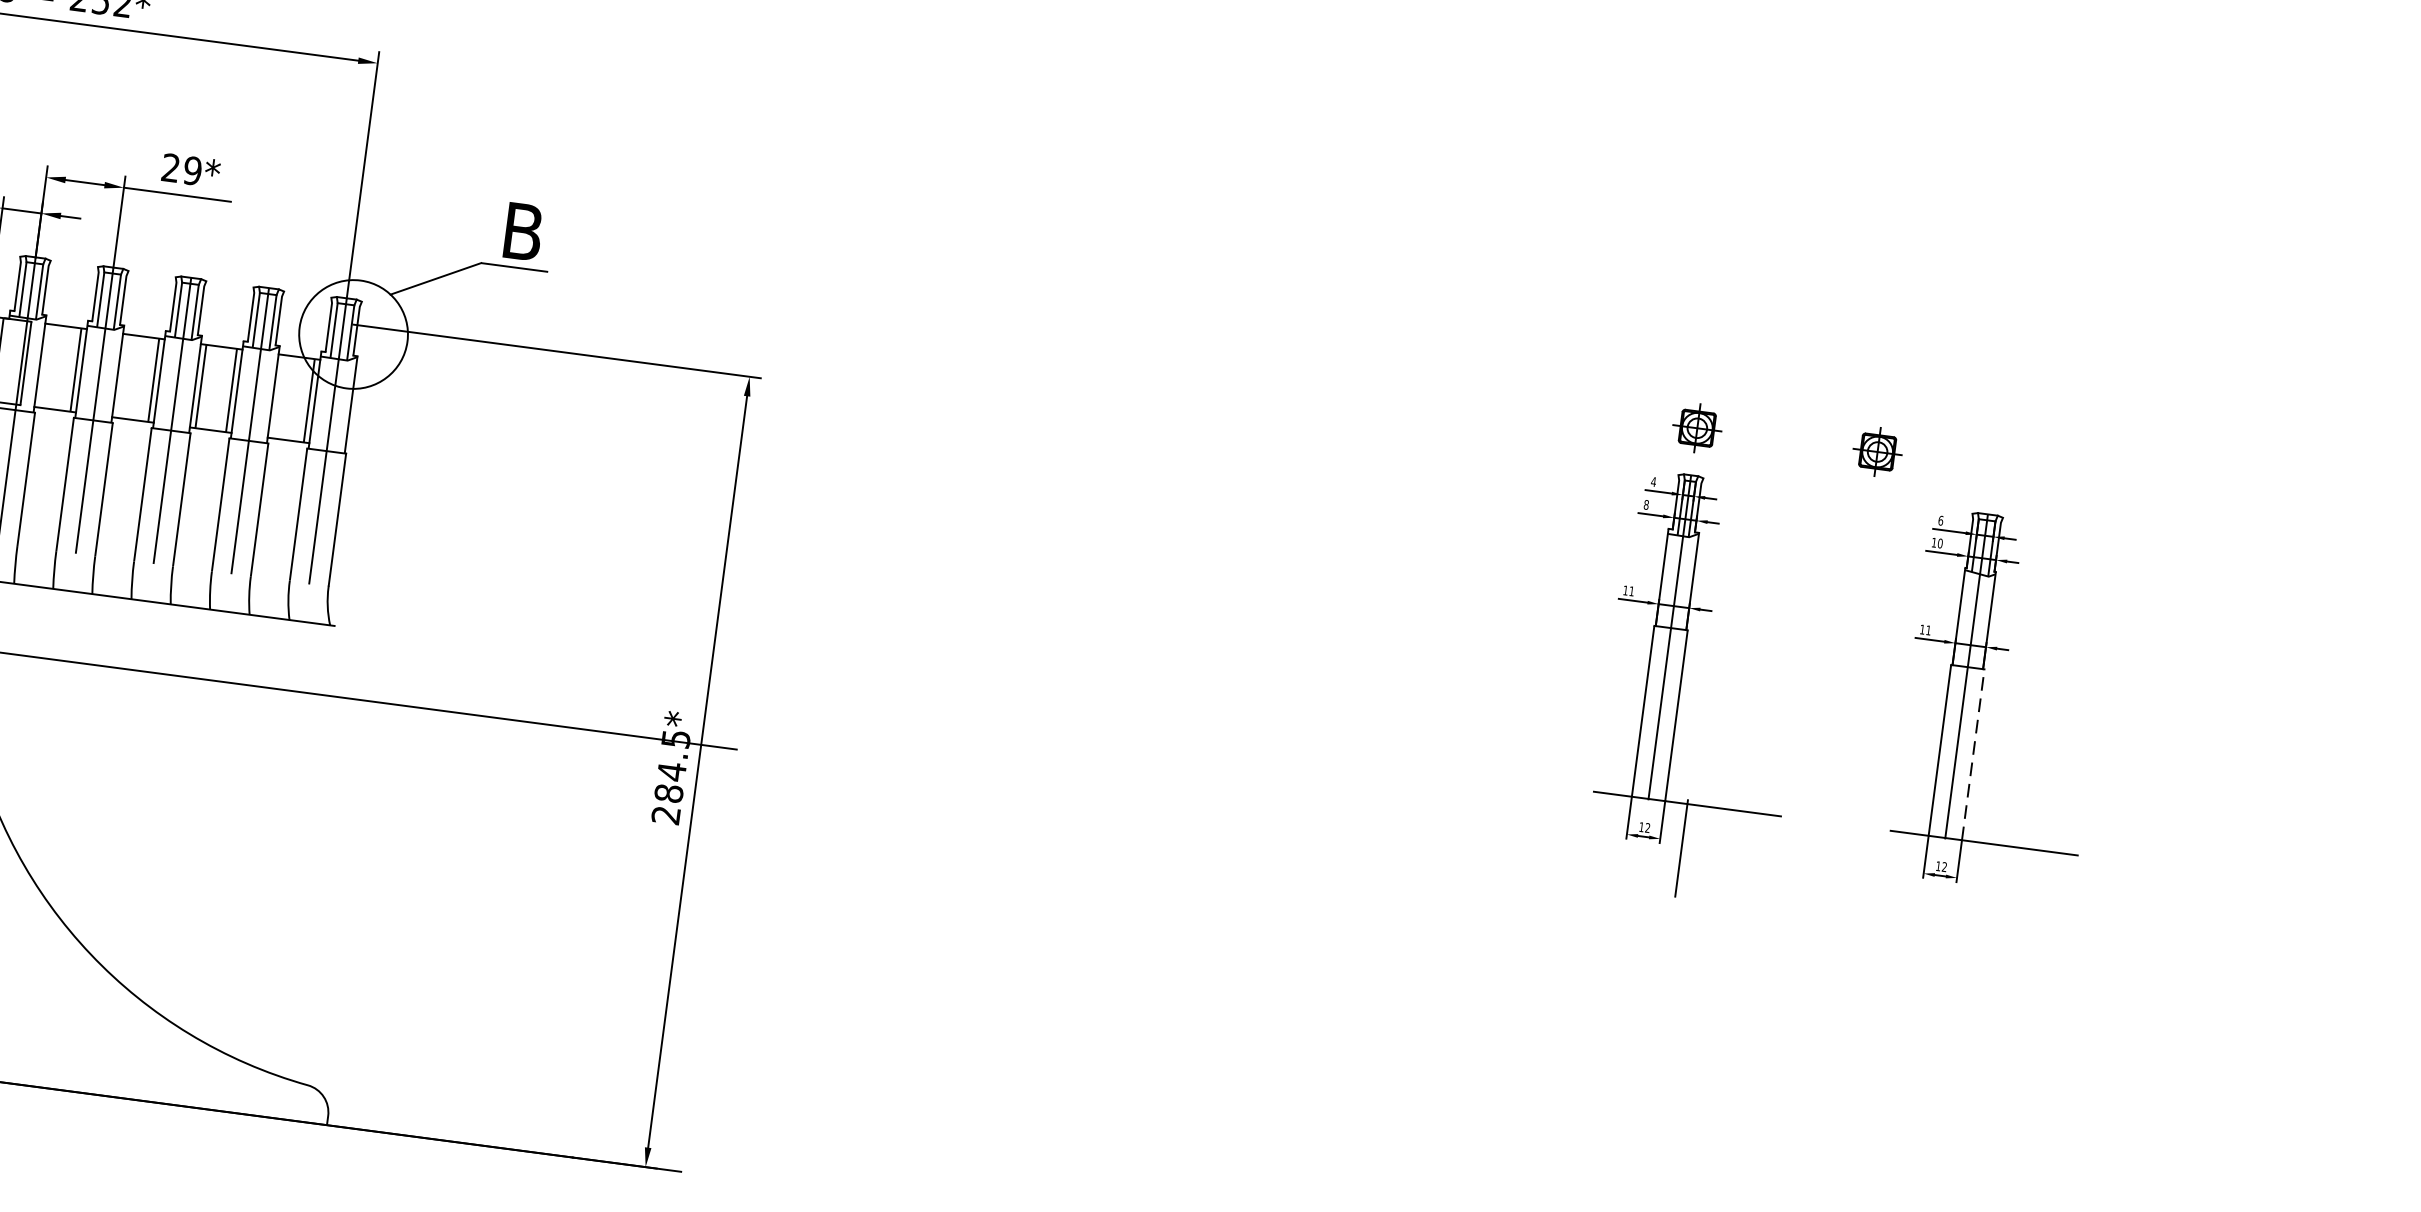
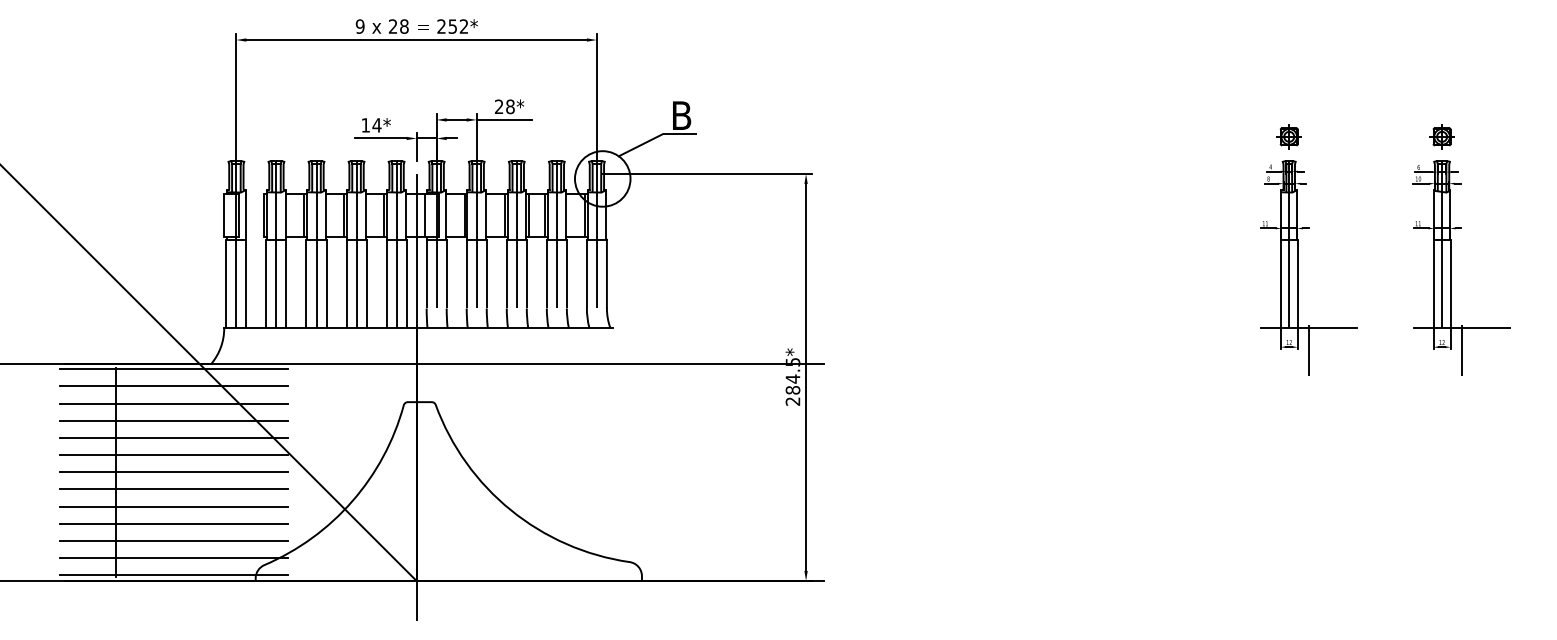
text: (192, 170) -> (510, 106), 29* -> 28*
part: (1876, 451) -> (1441, 136), moved
line: (1972, 754) -> (1450, 283), dashed -> solid
line: (1979, 887) -> (1462, 350), added

